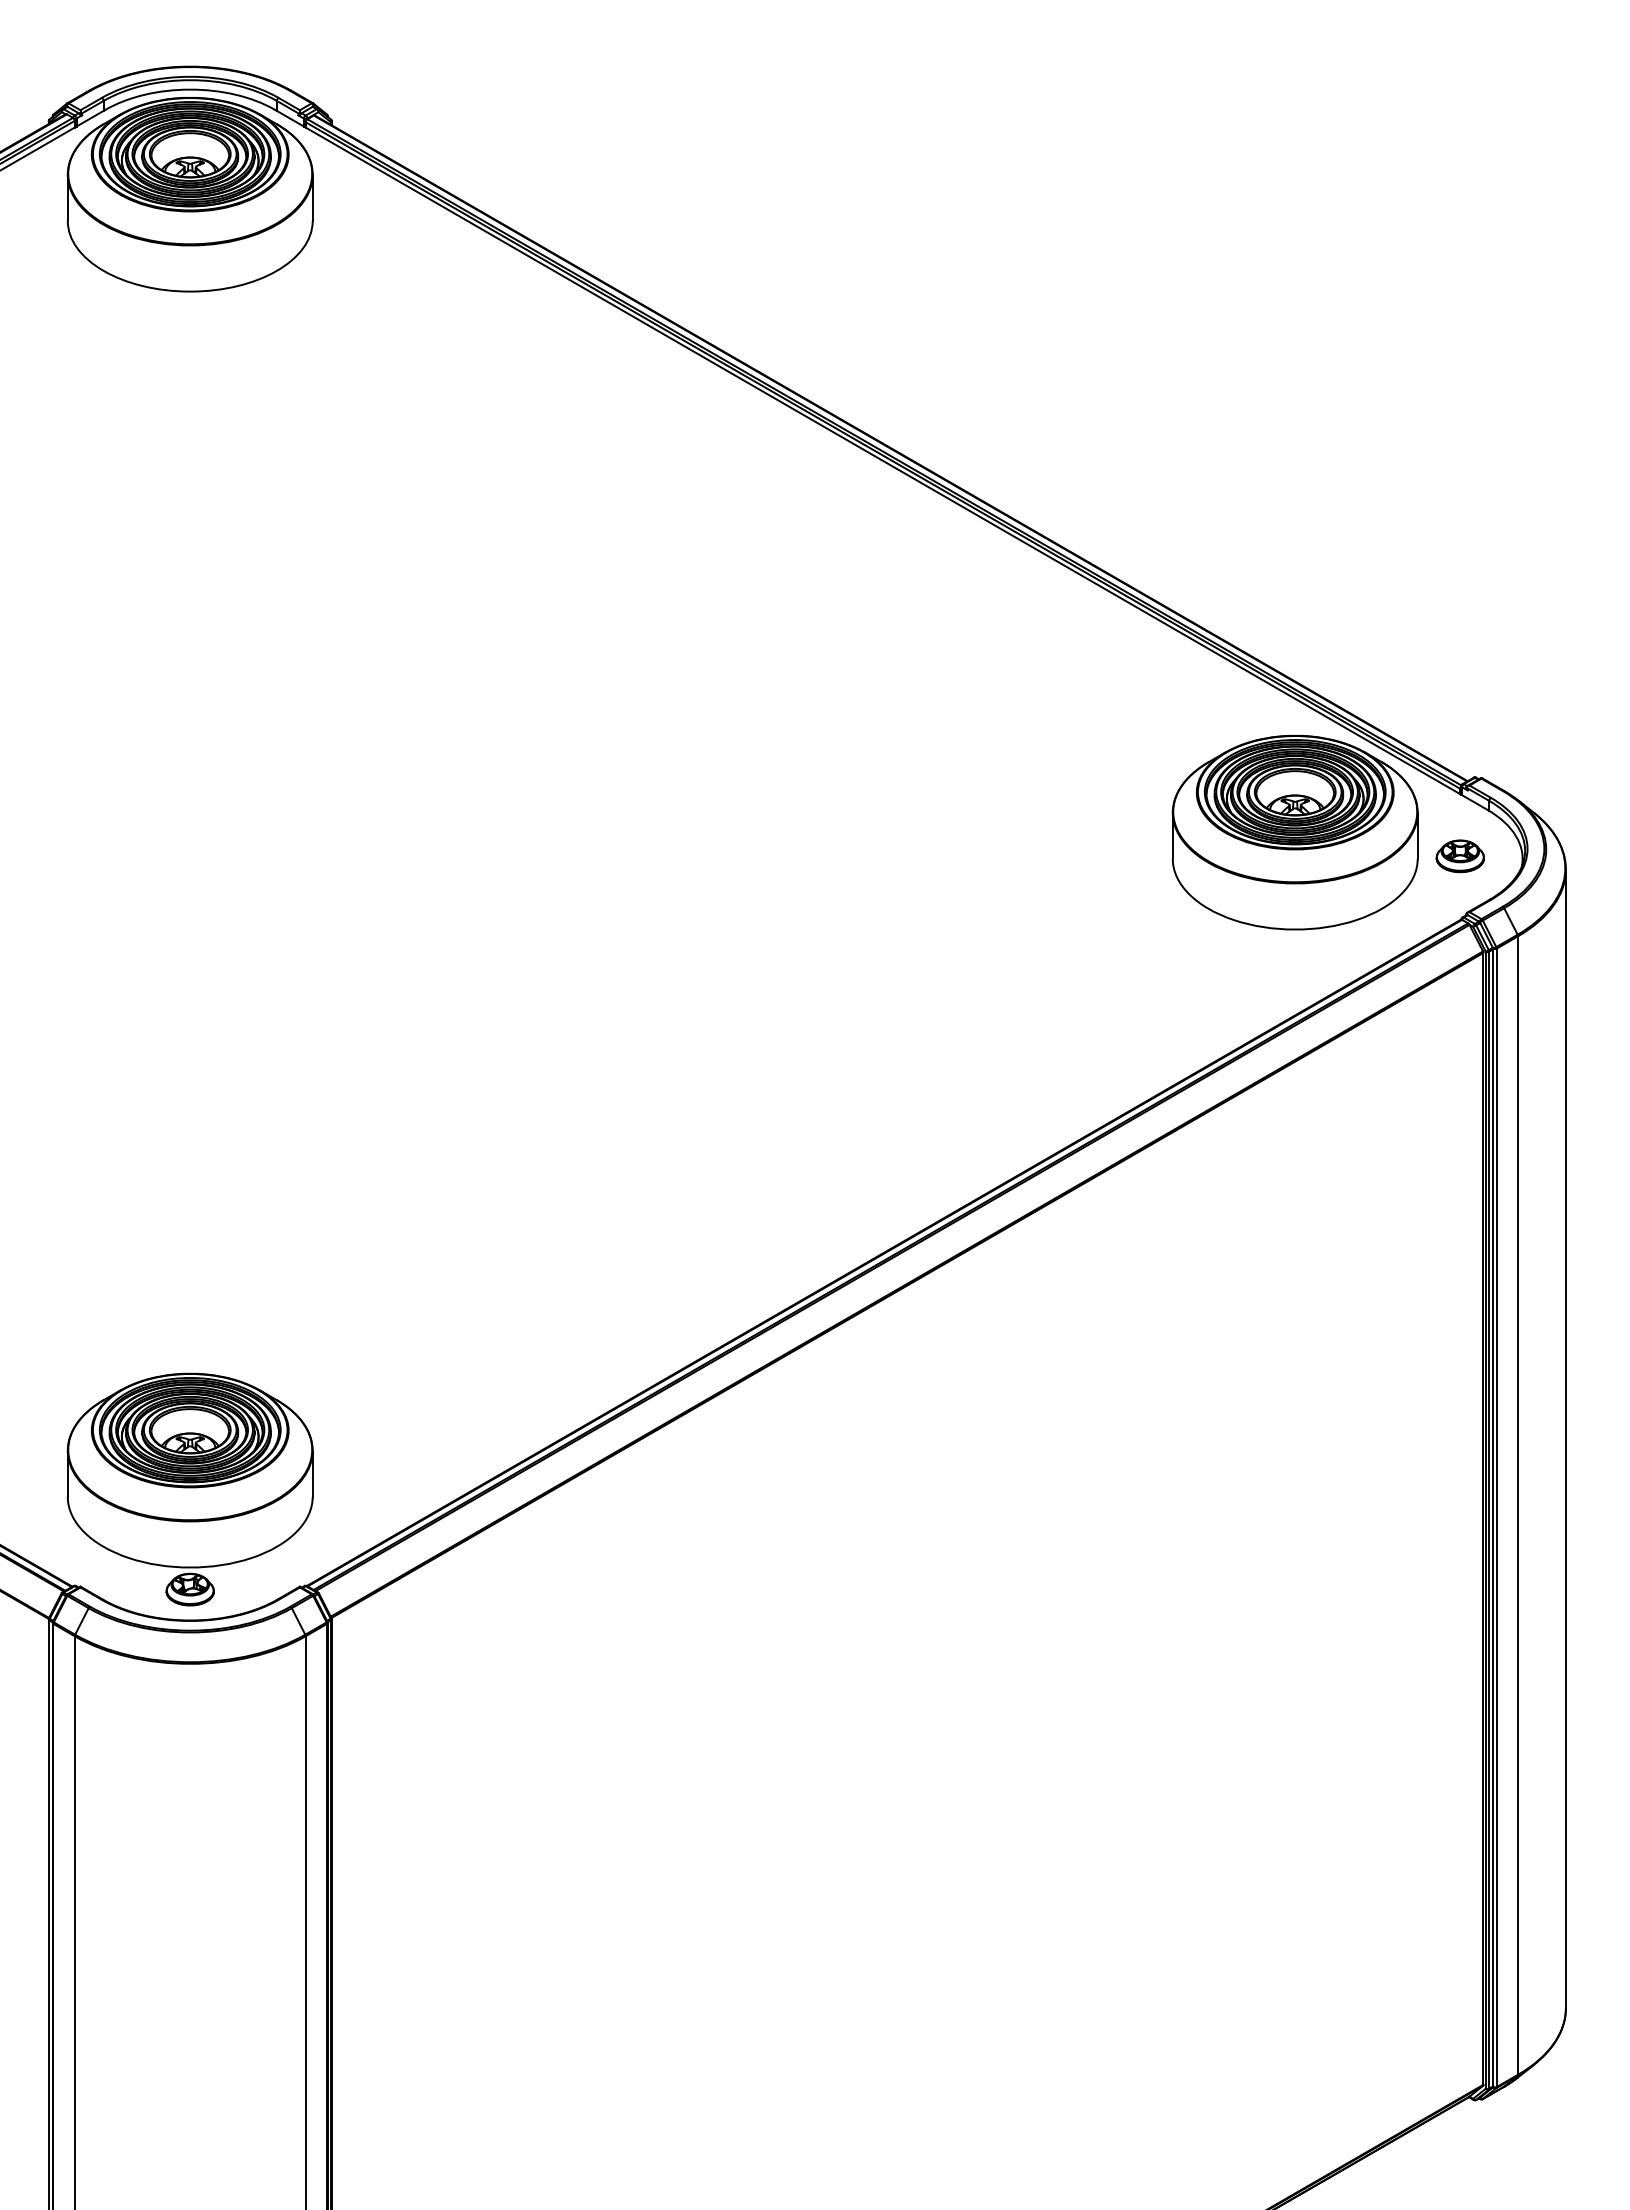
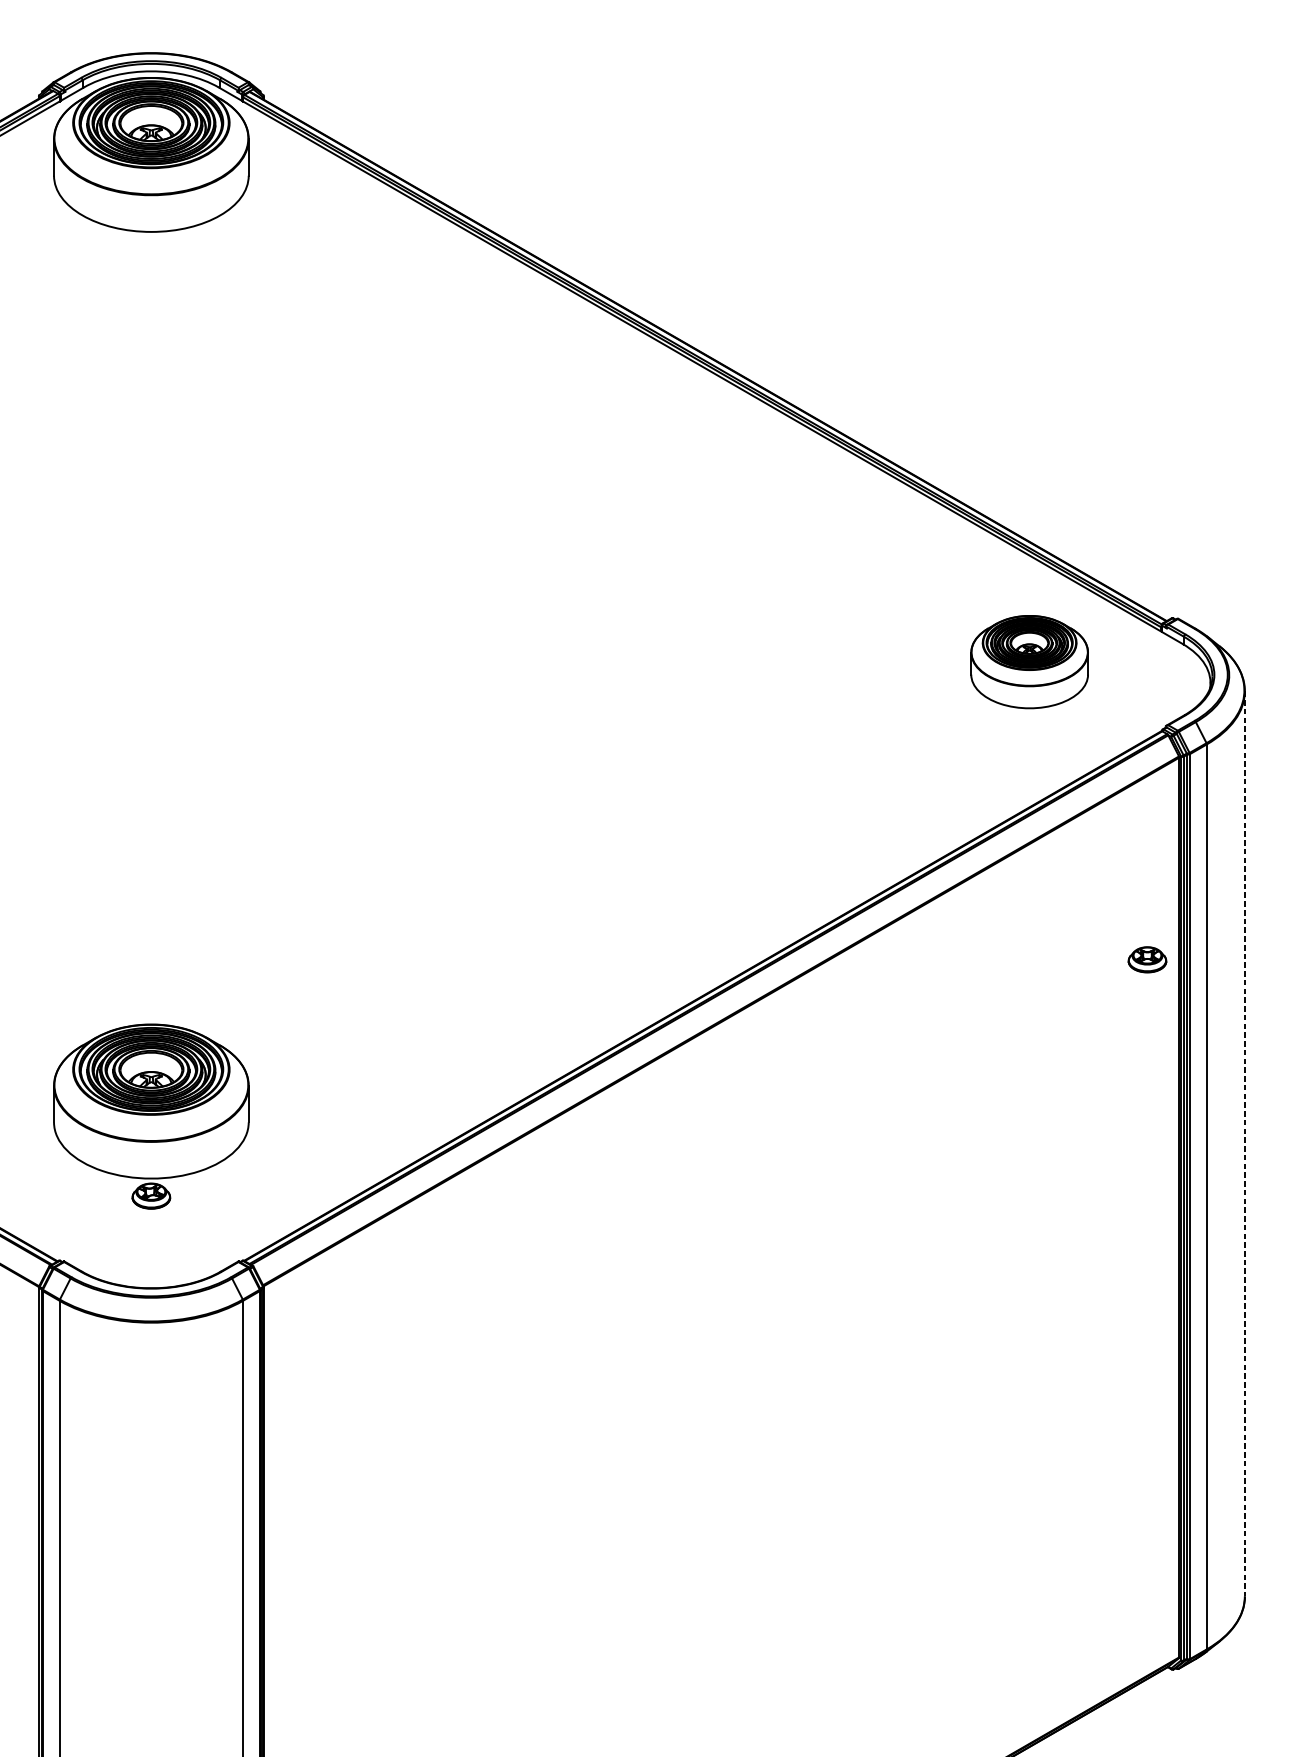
part: (1294, 832) -> (1029, 661), size x0.6
part: (1459, 856) -> (1146, 959), moved
line: (1565, 1439) -> (1244, 1144), solid -> dashed
part: (189, 1489) -> (150, 1116), moved

